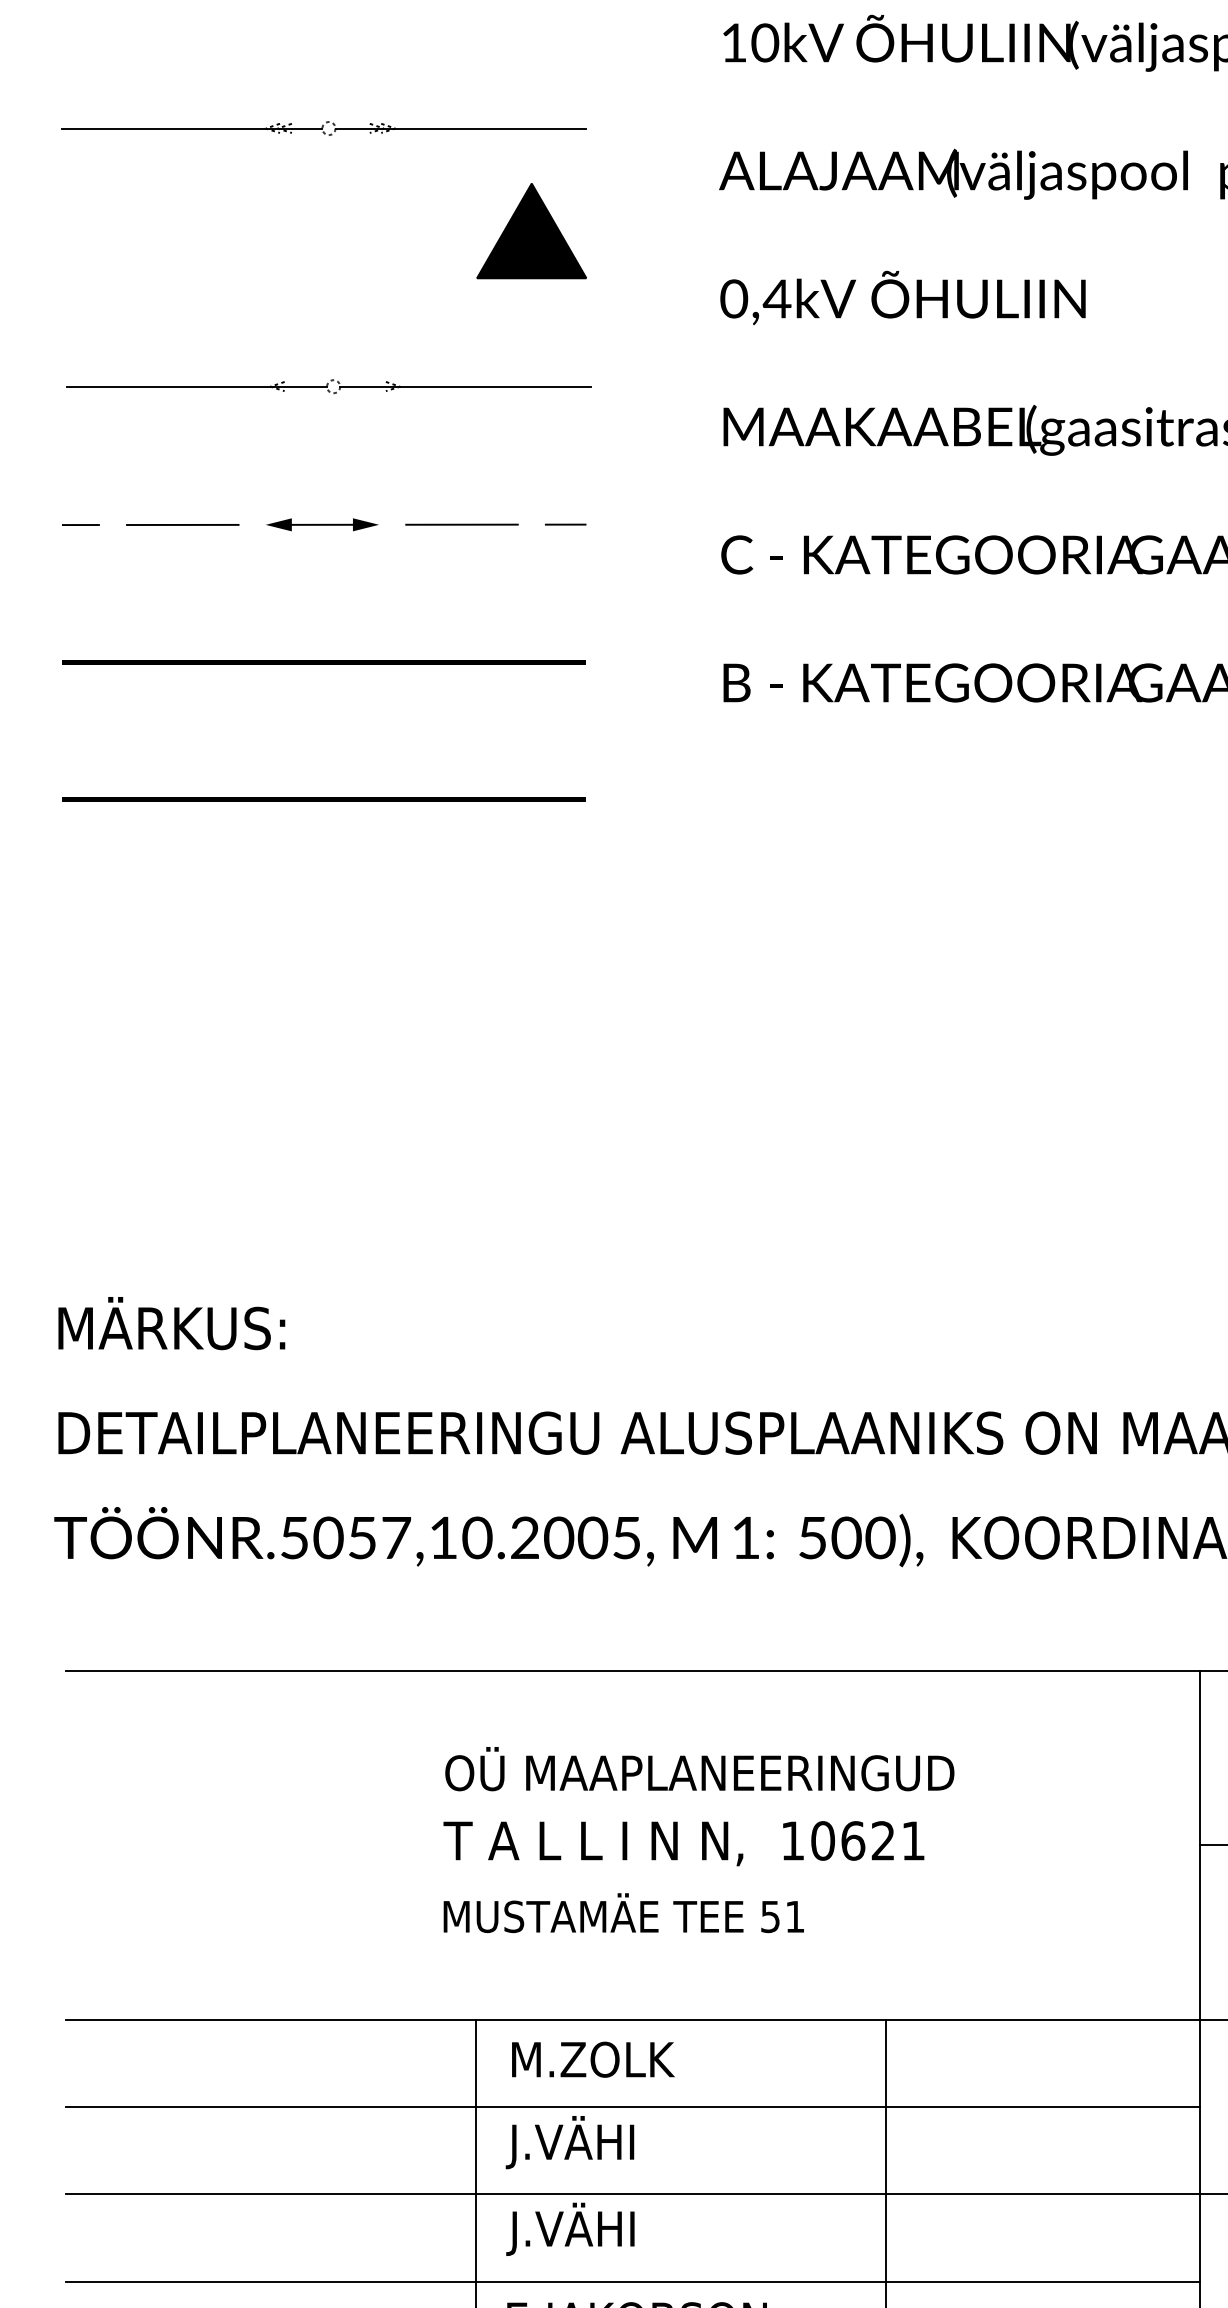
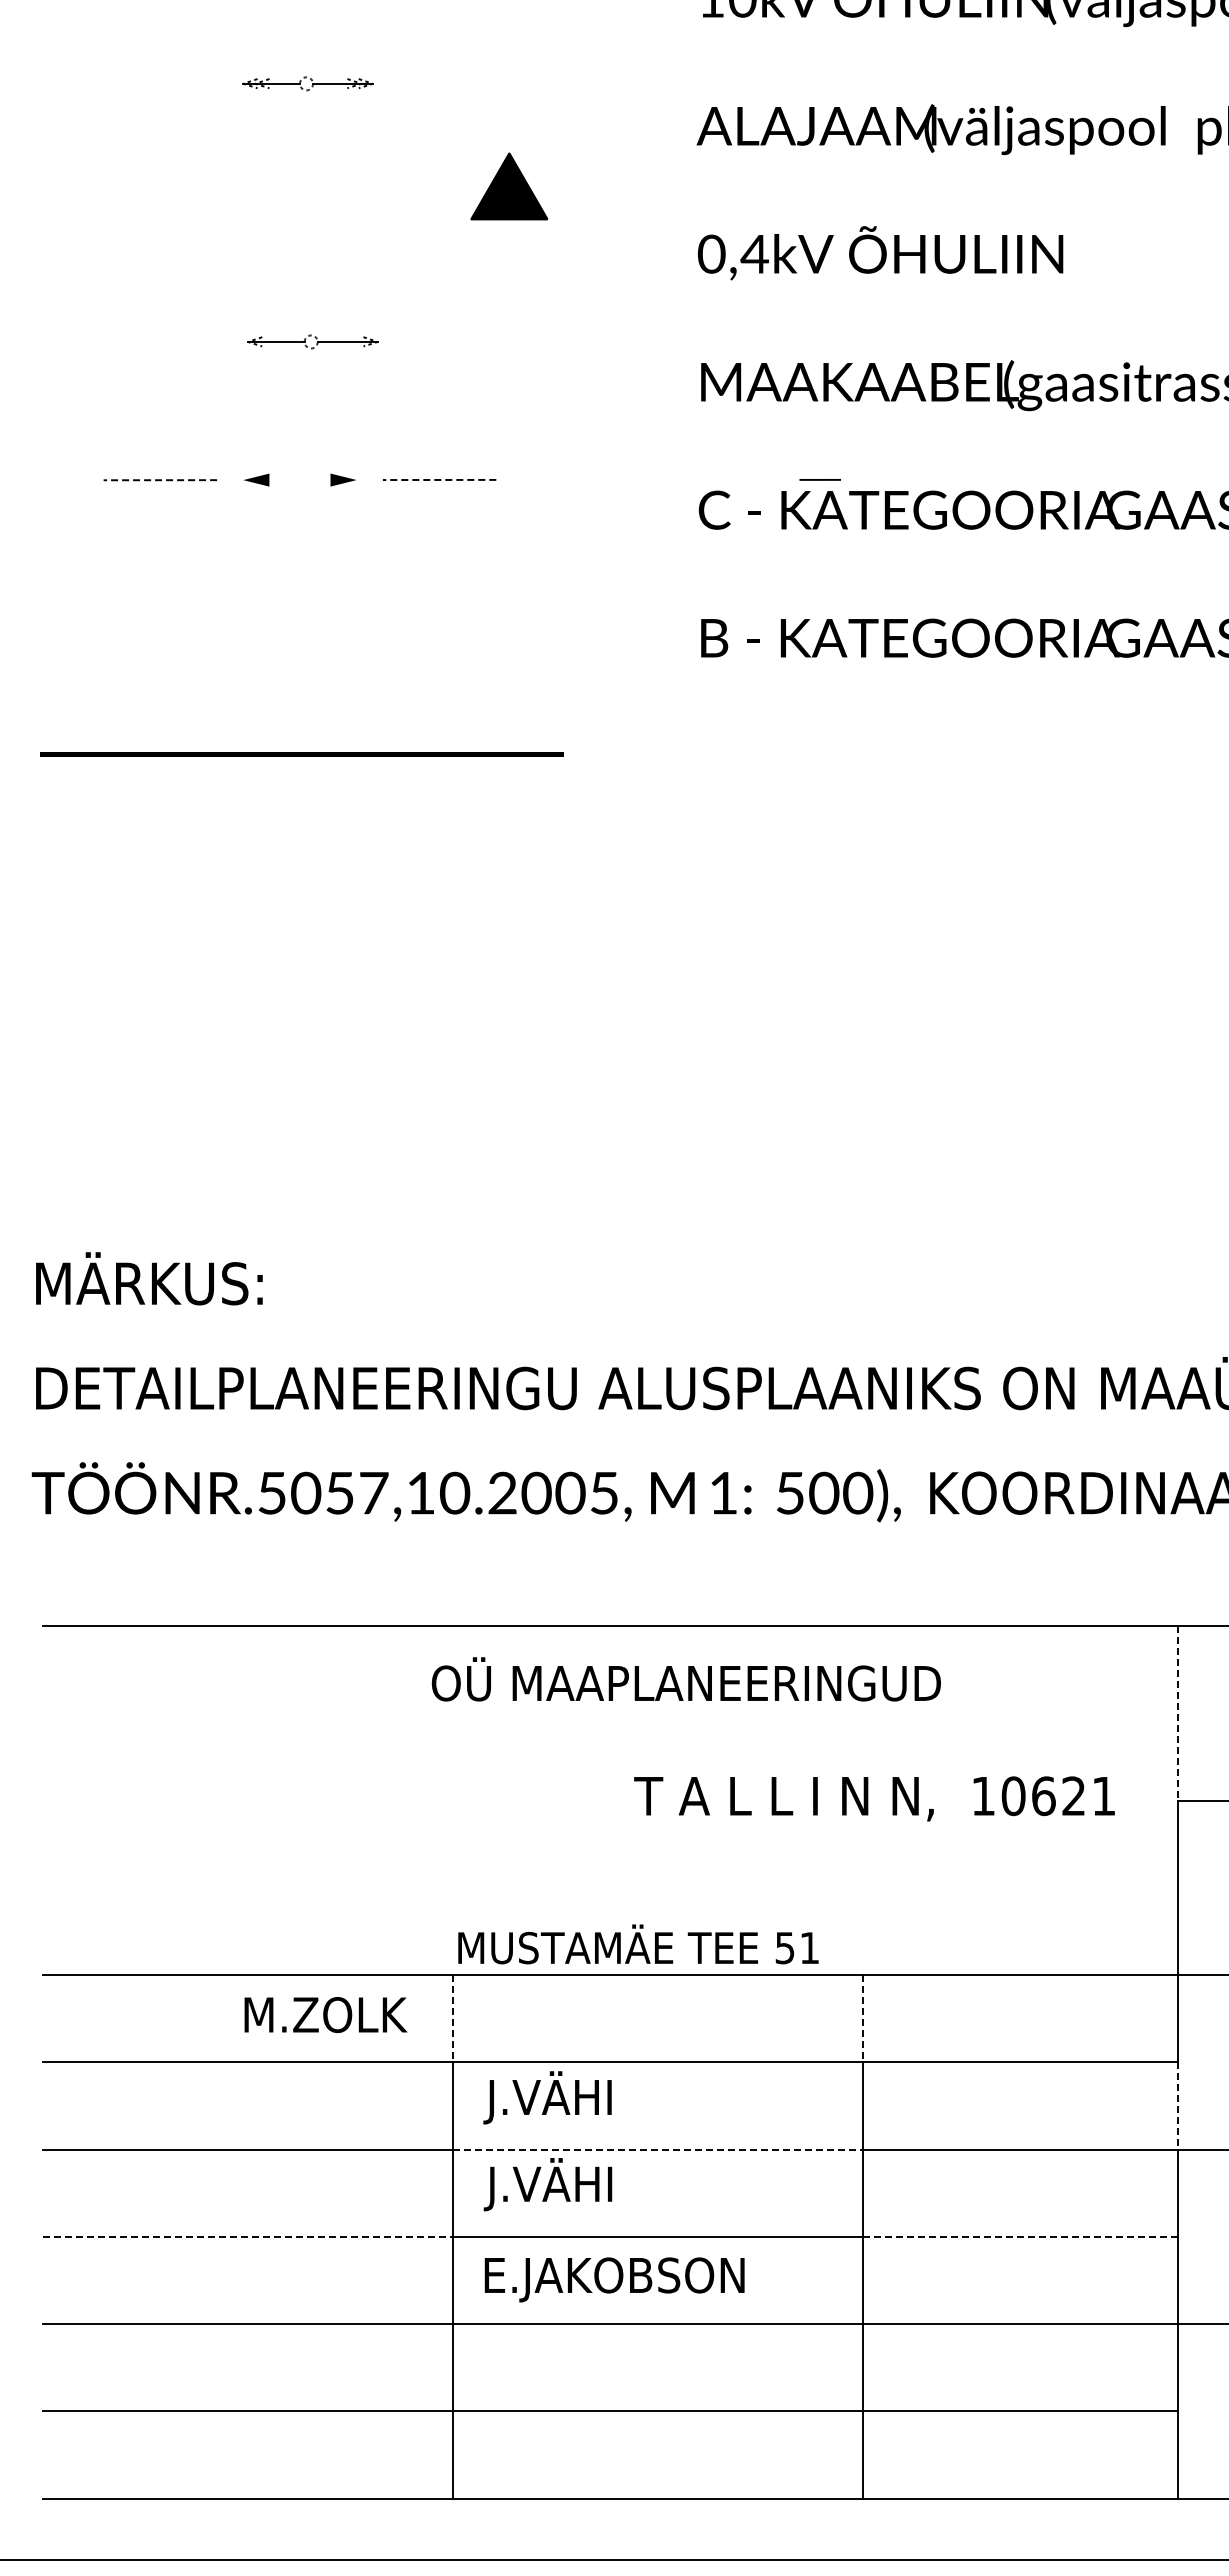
line: (163, 128) -> (141, 83), removed
line: (490, 128) -> (468, 83), removed
part: (531, 231) -> (509, 186), size x0.7
line: (168, 386) -> (146, 341), removed
line: (494, 386) -> (472, 341), removed
line: (461, 524) -> (439, 479), solid -> dashed
line: (564, 524) -> (819, 479), moved
line: (80, 525) -> (58, 480), removed
line: (182, 525) -> (160, 480), solid -> dashed
line: (321, 525) -> (299, 480), removed
line: (323, 662) -> (301, 617), removed
line: (1199, 1758) -> (1177, 1713), solid -> dashed
text: (698, 1769) -> (685, 1679), moved
text: (683, 1843) -> (874, 1798), moved
text: (623, 1913) -> (638, 1944), moved
text: (592, 2060) -> (325, 2015), moved
line: (475, 2063) -> (453, 2018), solid -> dashed
line: (885, 2063) -> (863, 2018), solid -> dashed
line: (1199, 2151) -> (1177, 2106), solid -> dashed
line: (680, 2194) -> (658, 2149), solid -> dashed
line: (270, 2281) -> (248, 2236), solid -> dashed
line: (1043, 2281) -> (1021, 2236), solid -> dashed

